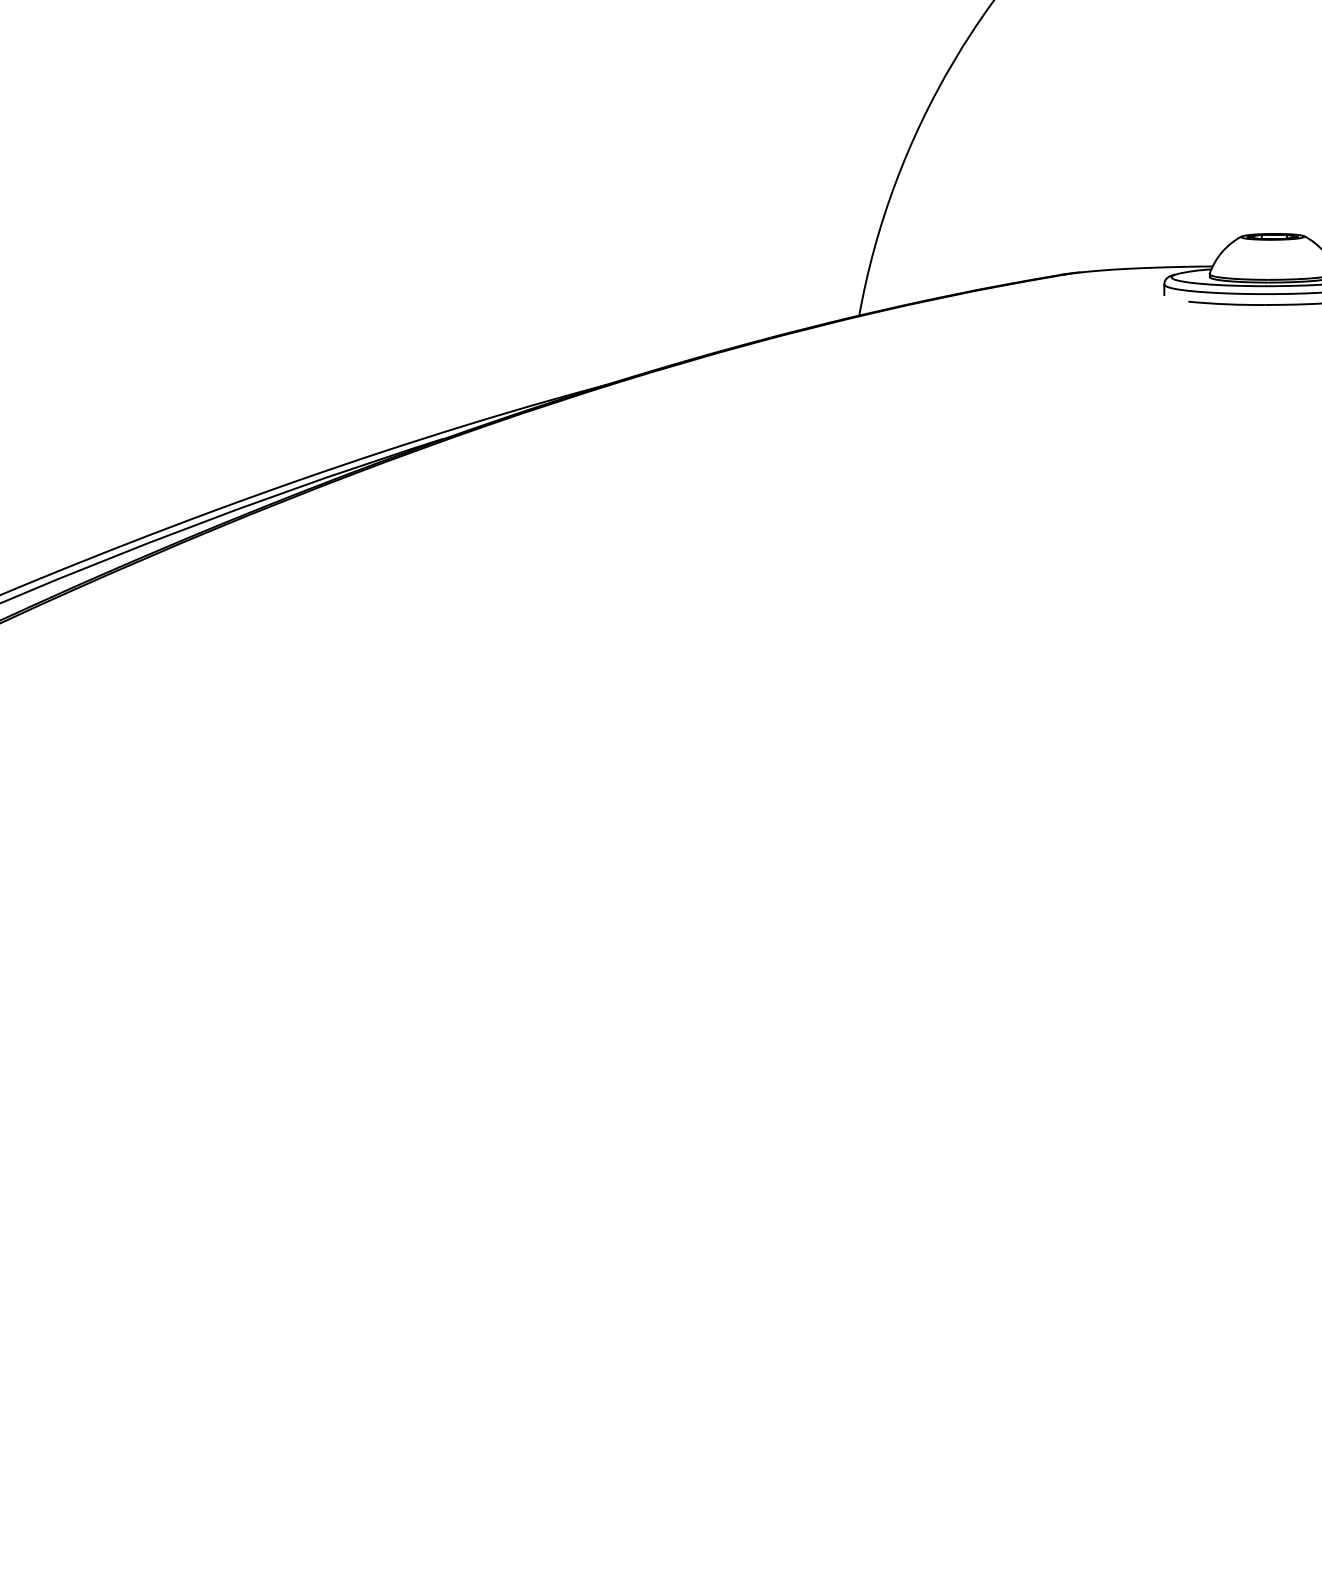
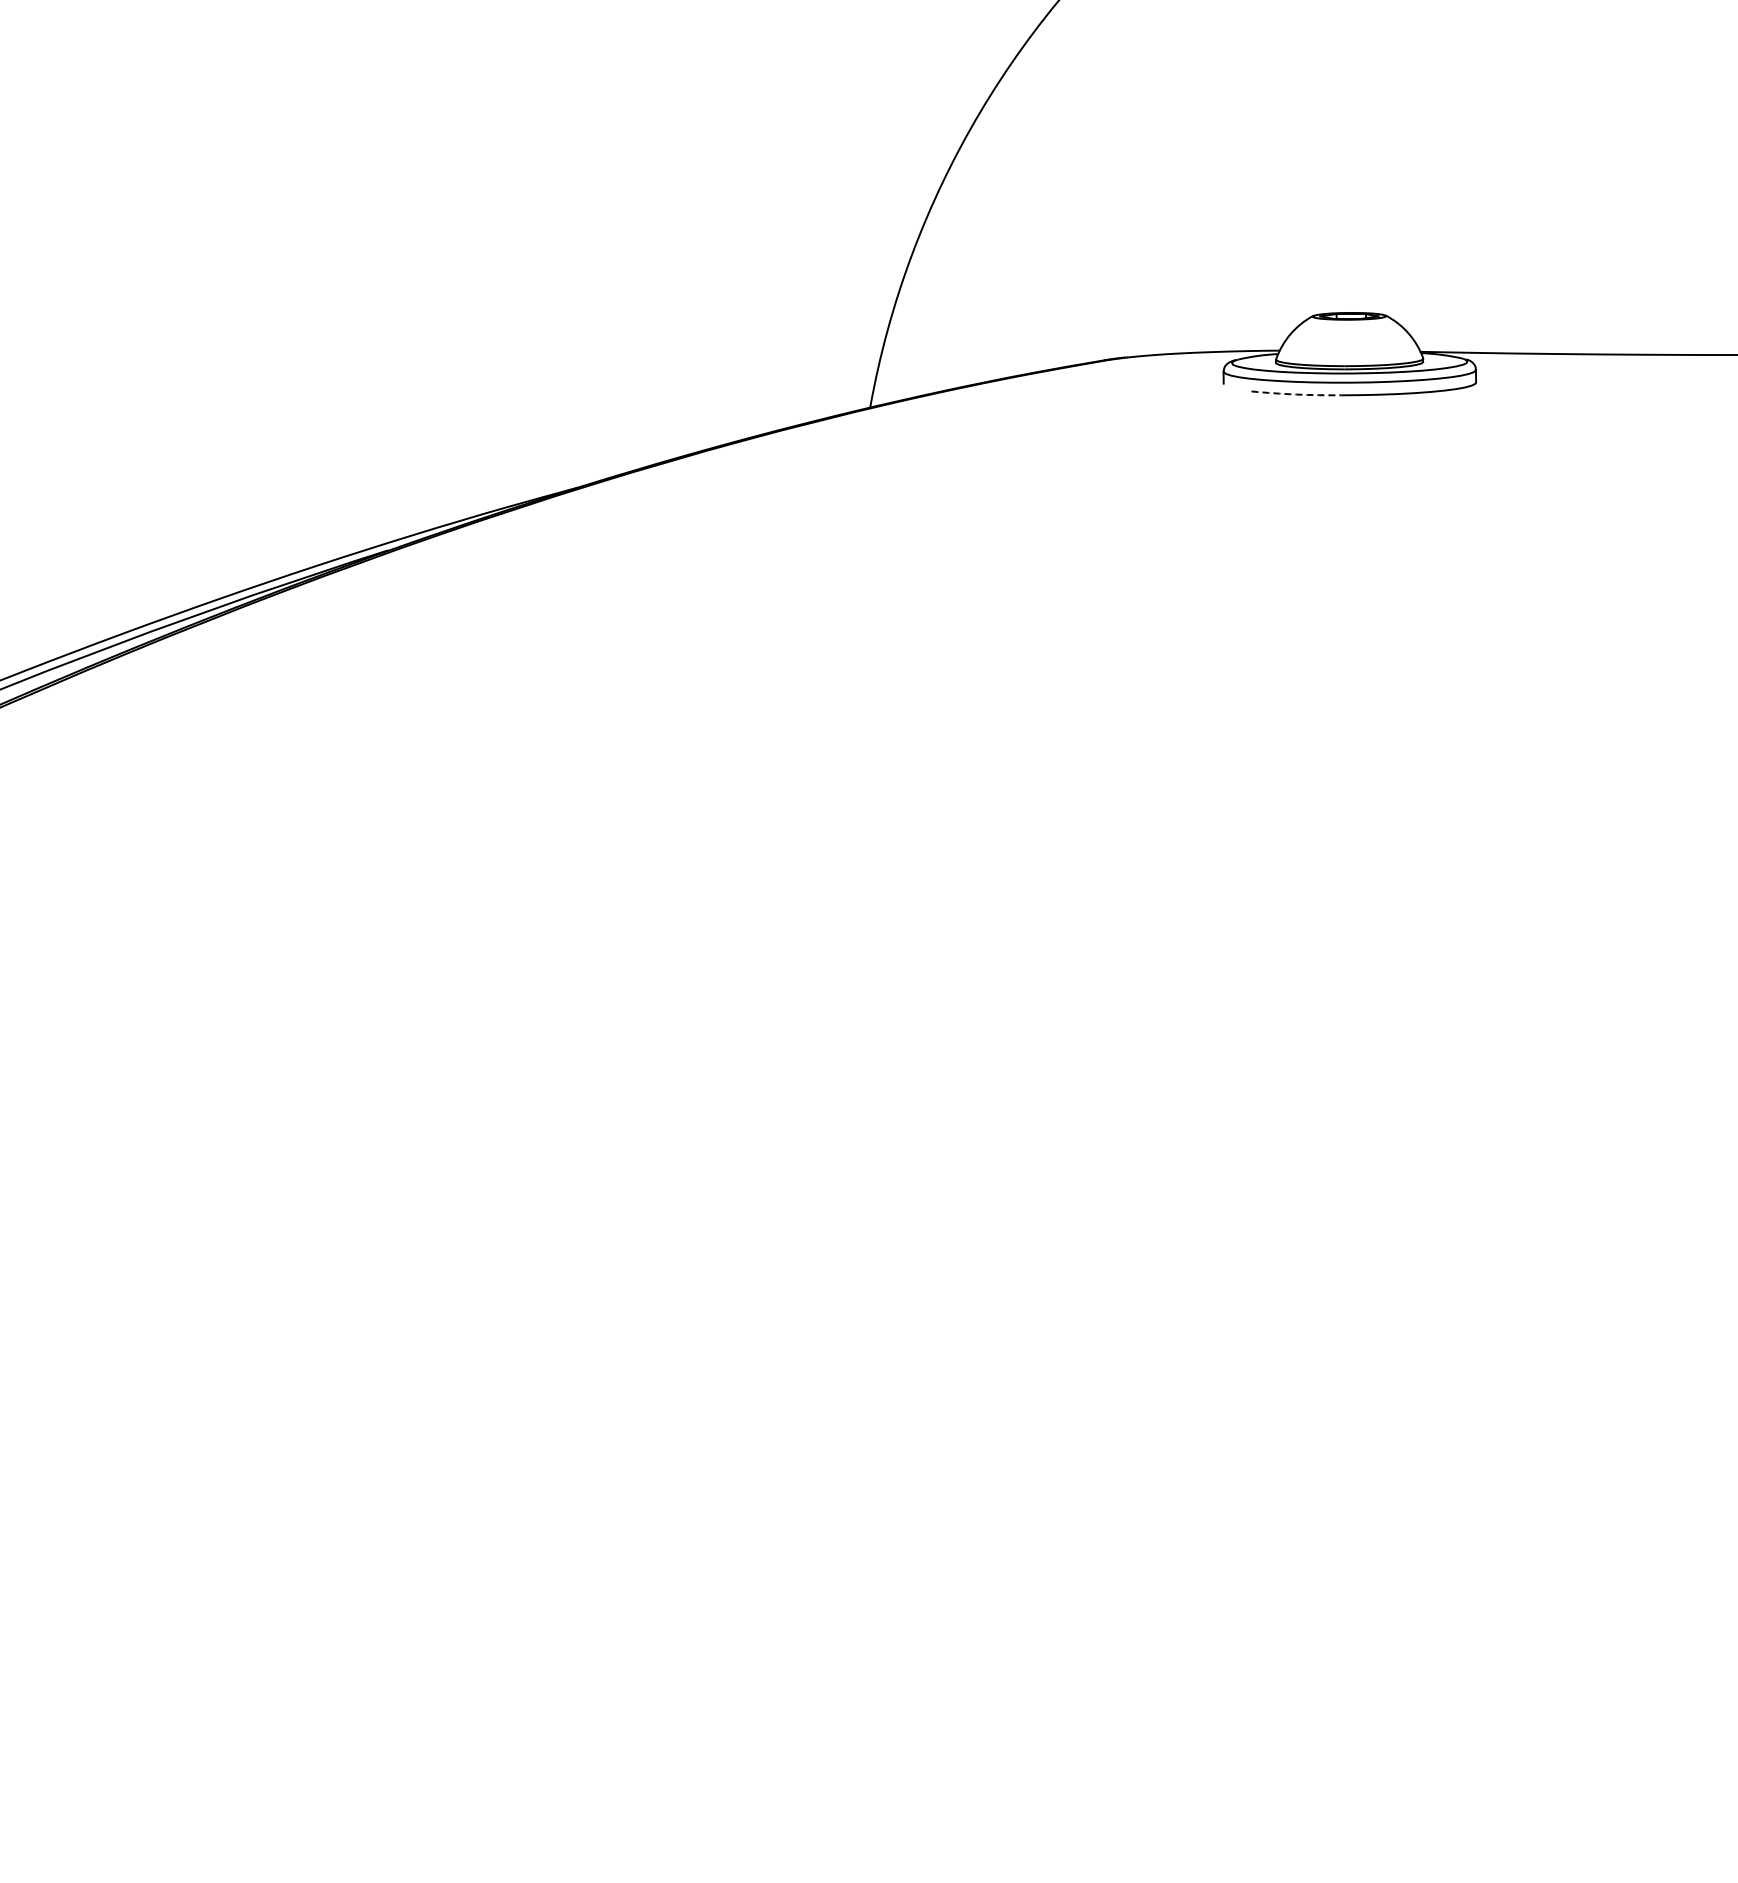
arc: (1227, 304) -> (1296, 394), solid -> dashed

